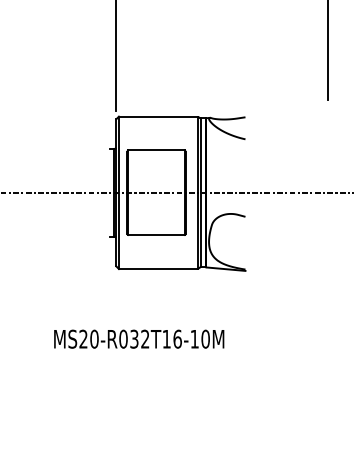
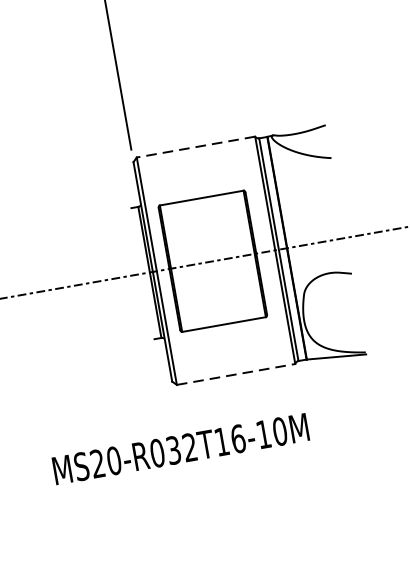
line: (158, 116) -> (195, 146), solid -> dashed
line: (158, 269) -> (236, 375), solid -> dashed
text: (139, 338) -> (181, 447), moved

